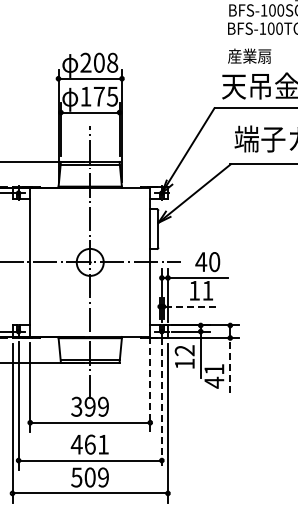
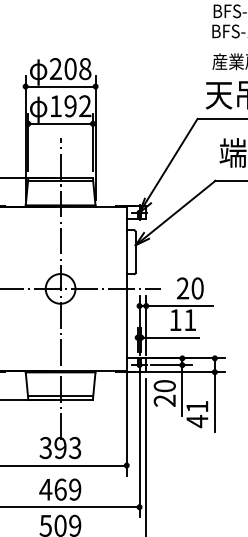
text: (105, 96) -> (77, 106), 175 -> 192
text: (201, 261) -> (183, 287), 40 -> 20
line: (189, 306) -> (169, 337), dashed -> solid
text: (184, 357) -> (164, 393), 12 -> 20
line: (230, 364) -> (215, 401), dashed -> solid
line: (150, 384) -> (126, 423), dashed -> solid
line: (161, 404) -> (139, 445), dashed -> solid
text: (102, 406) -> (74, 447), 399 -> 393
text: (103, 444) -> (75, 489), 461 -> 469

